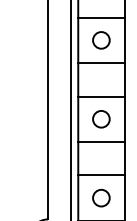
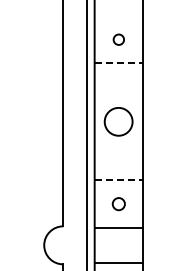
line: (101, 17) -> (118, 15), removed
circle: (101, 40) -> (118, 39), size x0.6
line: (102, 63) -> (119, 63), solid -> dashed
line: (101, 96) -> (118, 98), removed
circle: (101, 118) -> (118, 121), size x1.6
line: (101, 141) -> (118, 145), removed
line: (102, 175) -> (119, 180), solid -> dashed
circle: (101, 197) -> (118, 203), size x0.7

